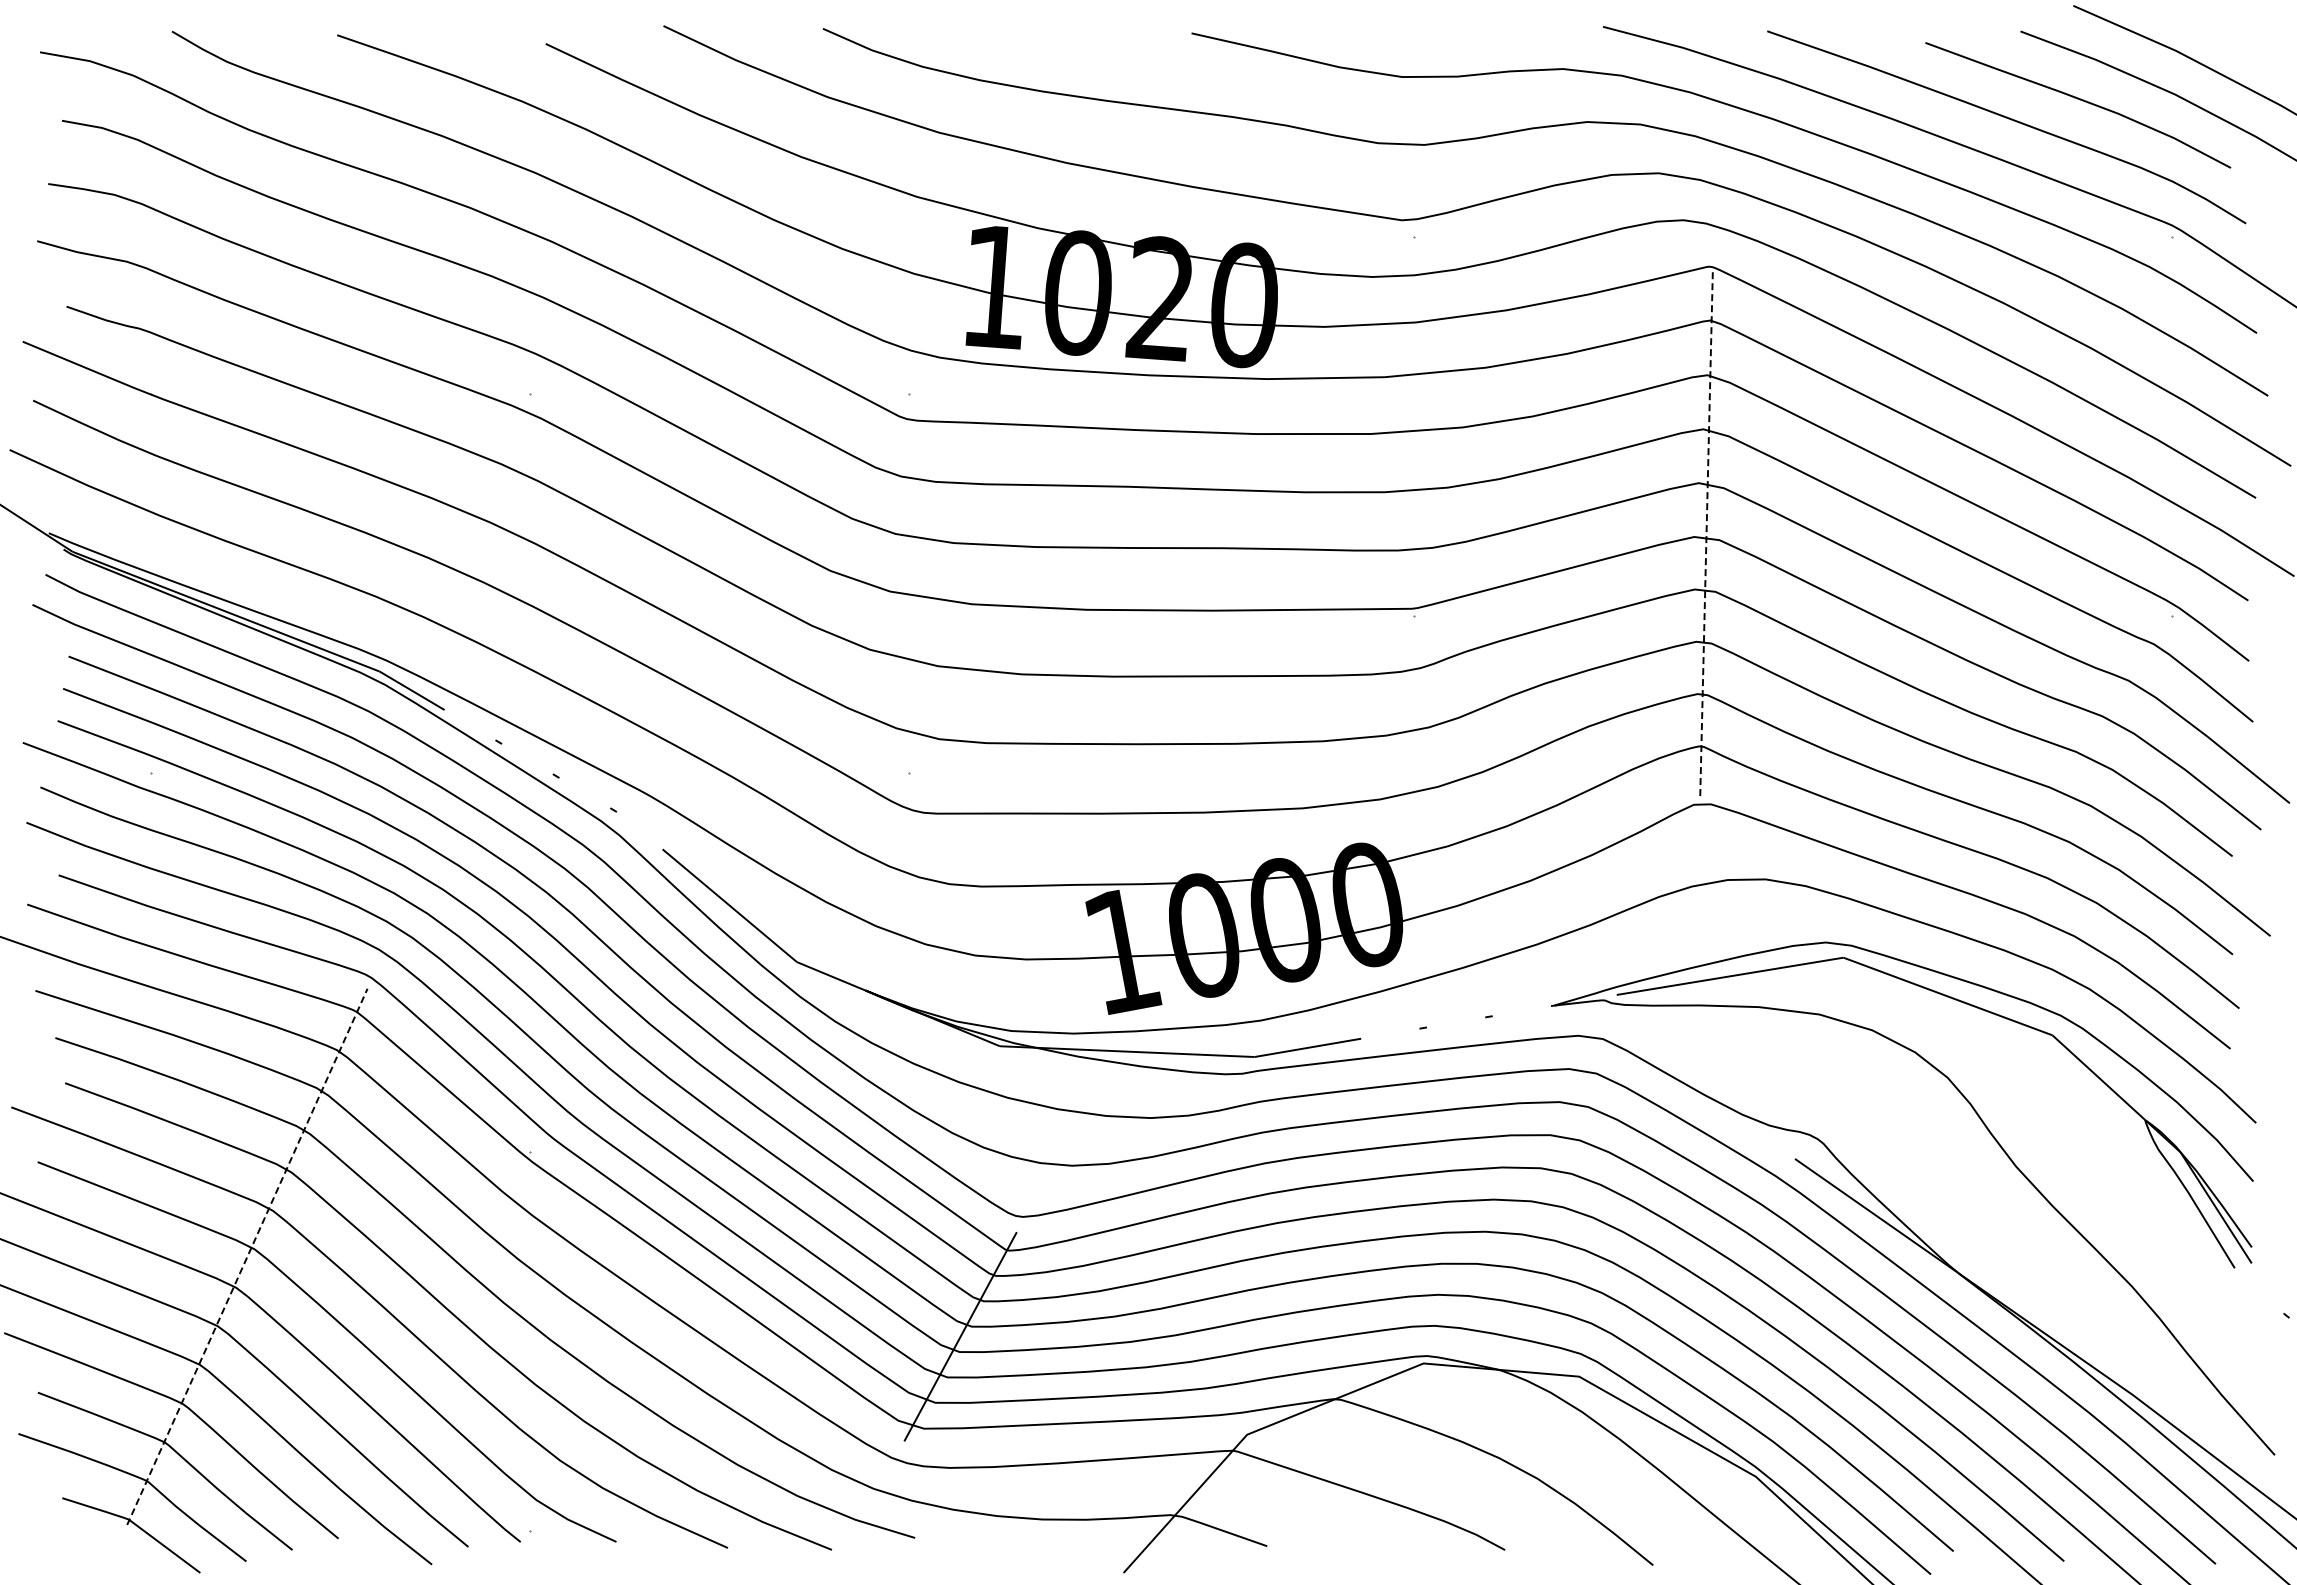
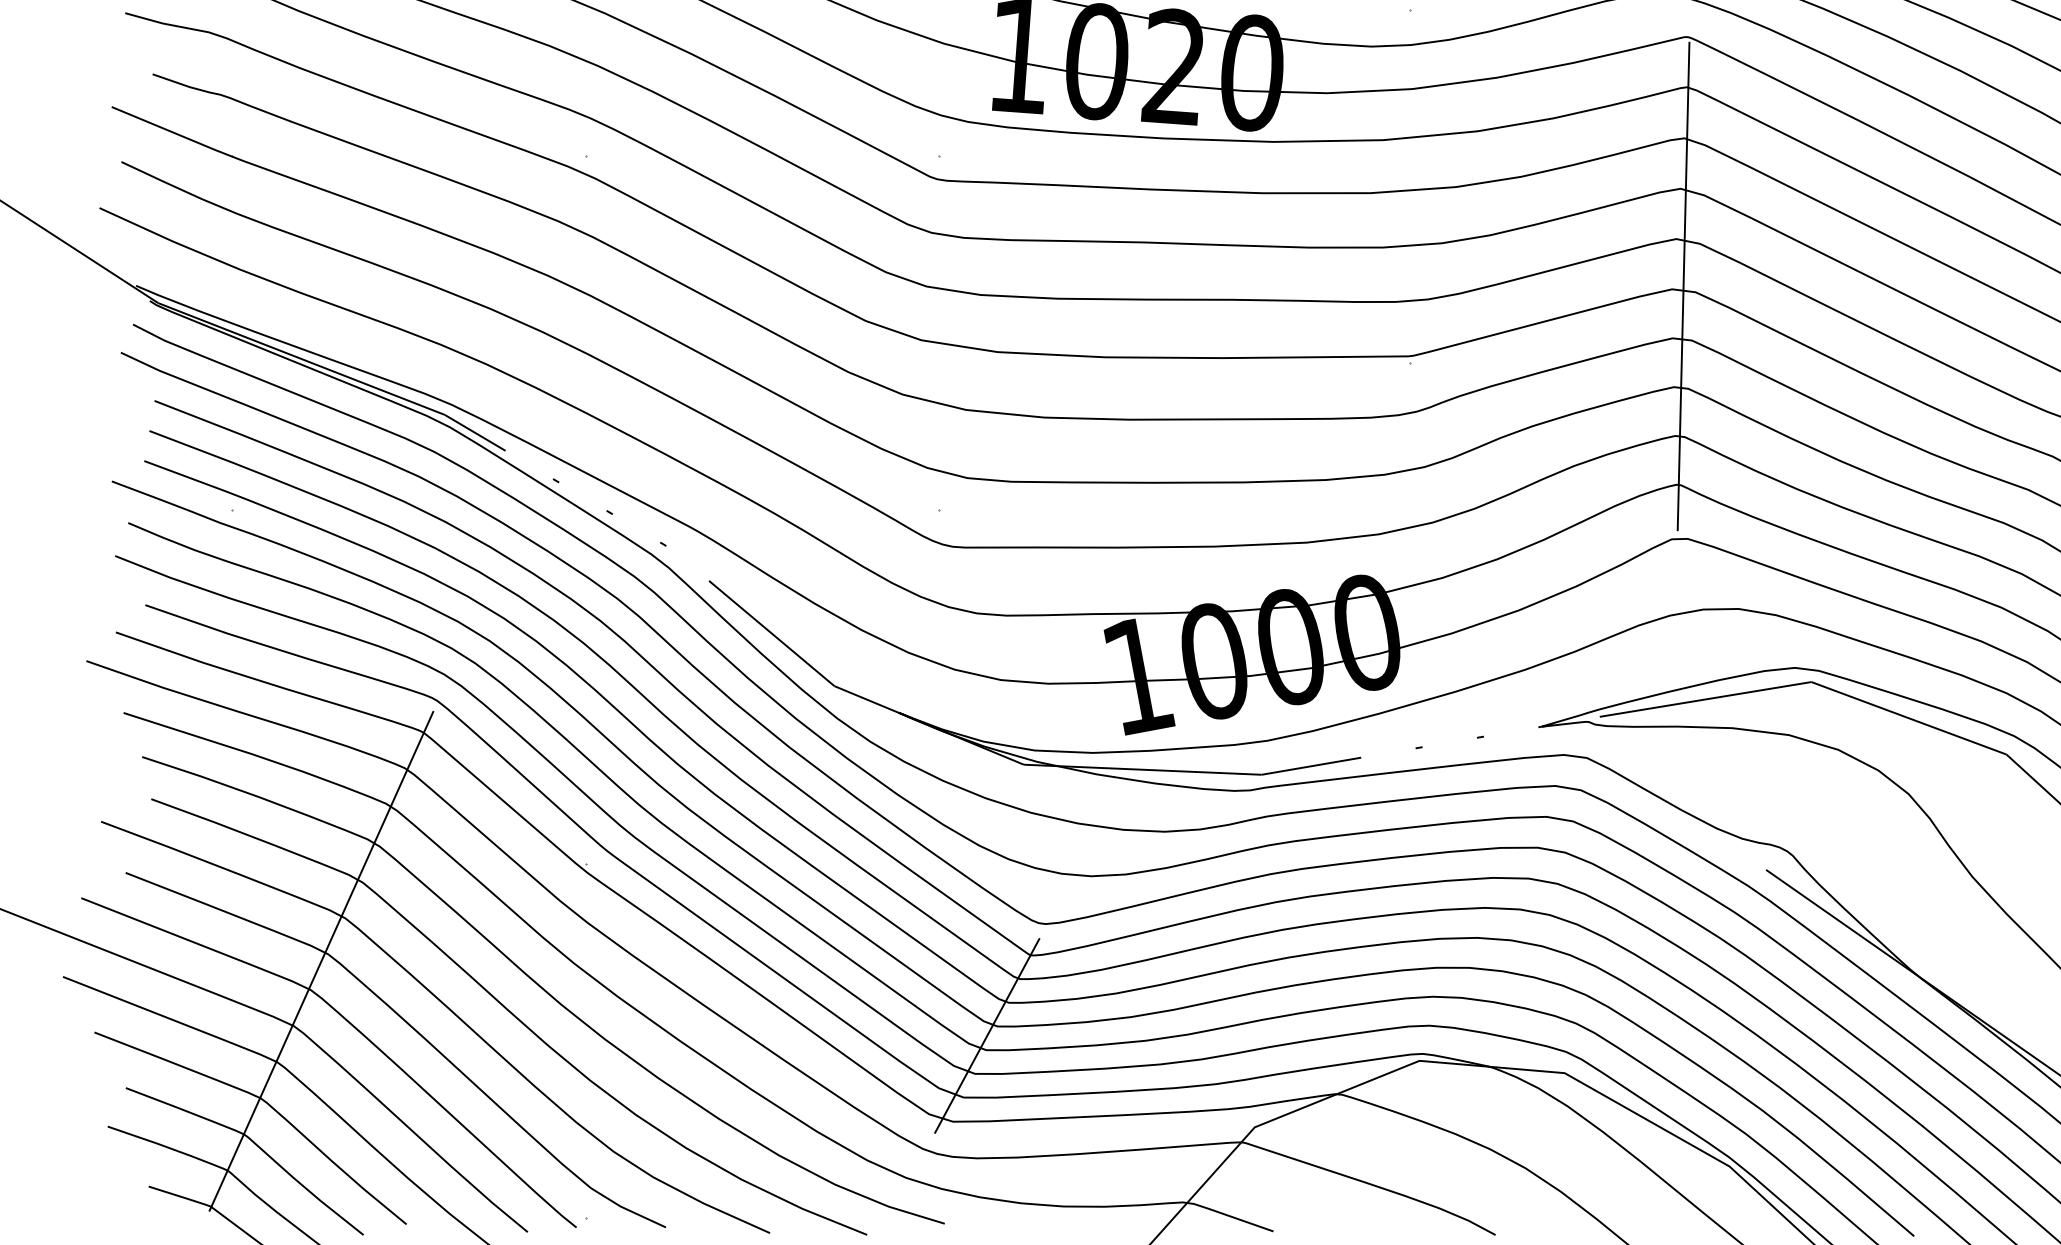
line: (1706, 533) -> (1683, 286), dashed -> solid
line: (247, 1256) -> (321, 960), dashed -> solid

